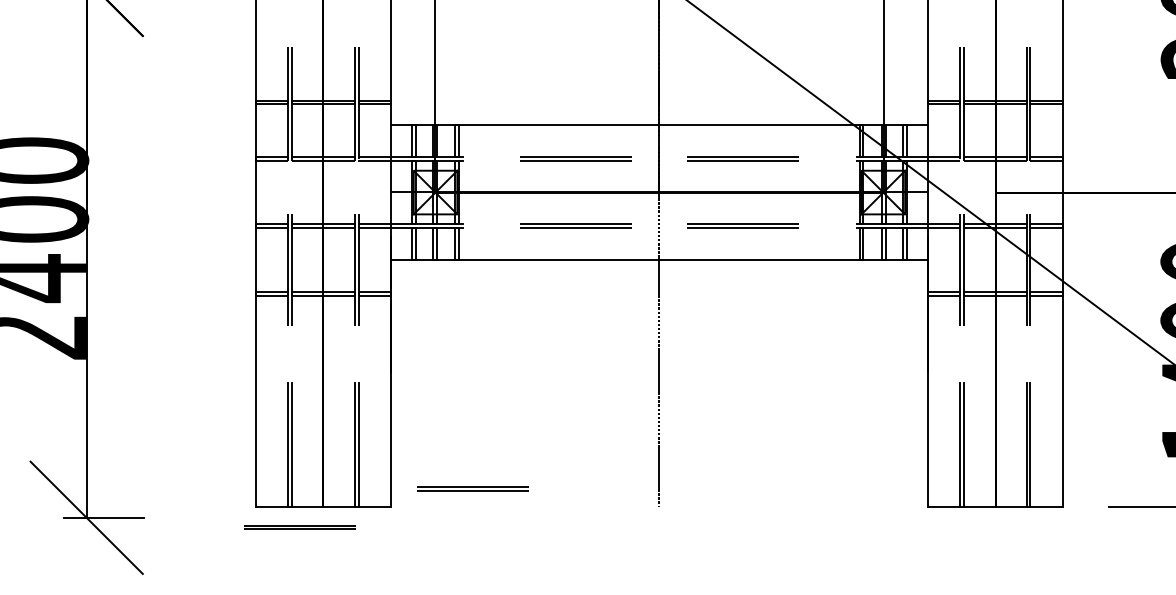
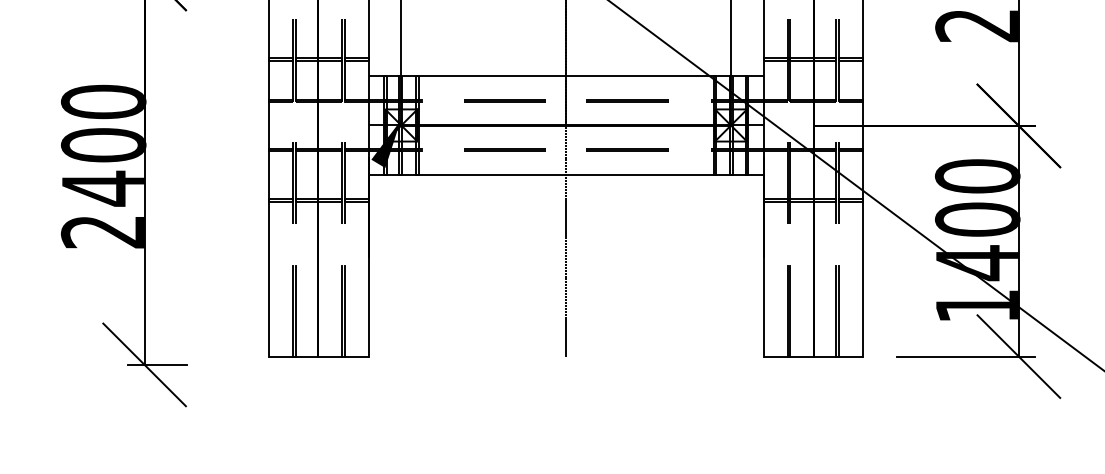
fill: (413, 218) -> (385, 144), added
line: (472, 488) -> (428, 343), removed
line: (299, 526) -> (301, 371), removed

